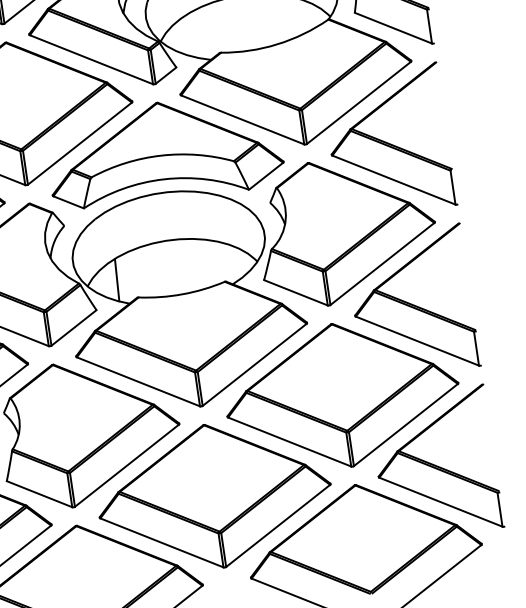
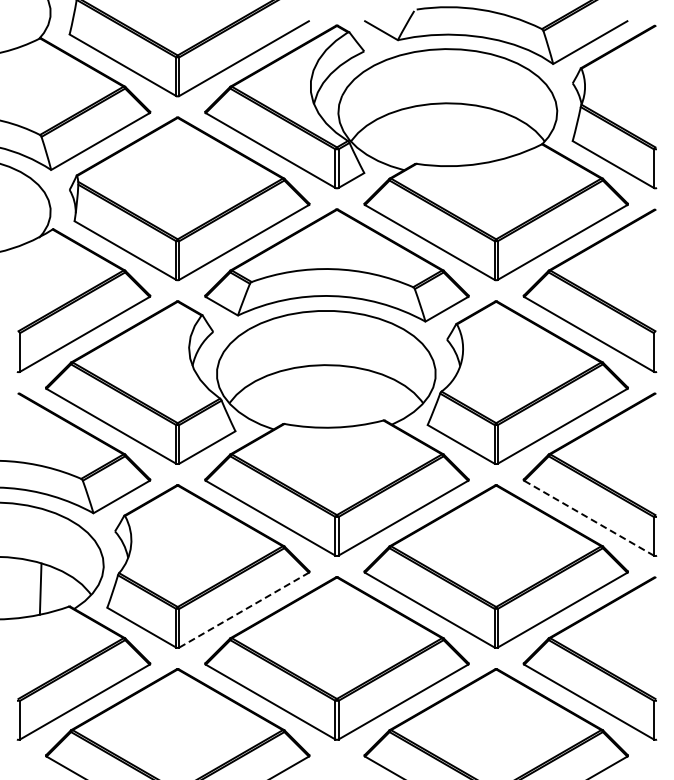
line: (117, 280) -> (263, 401), removed
line: (417, 341) -> (589, 518), solid -> dashed
line: (127, 466) -> (244, 610), solid -> dashed

